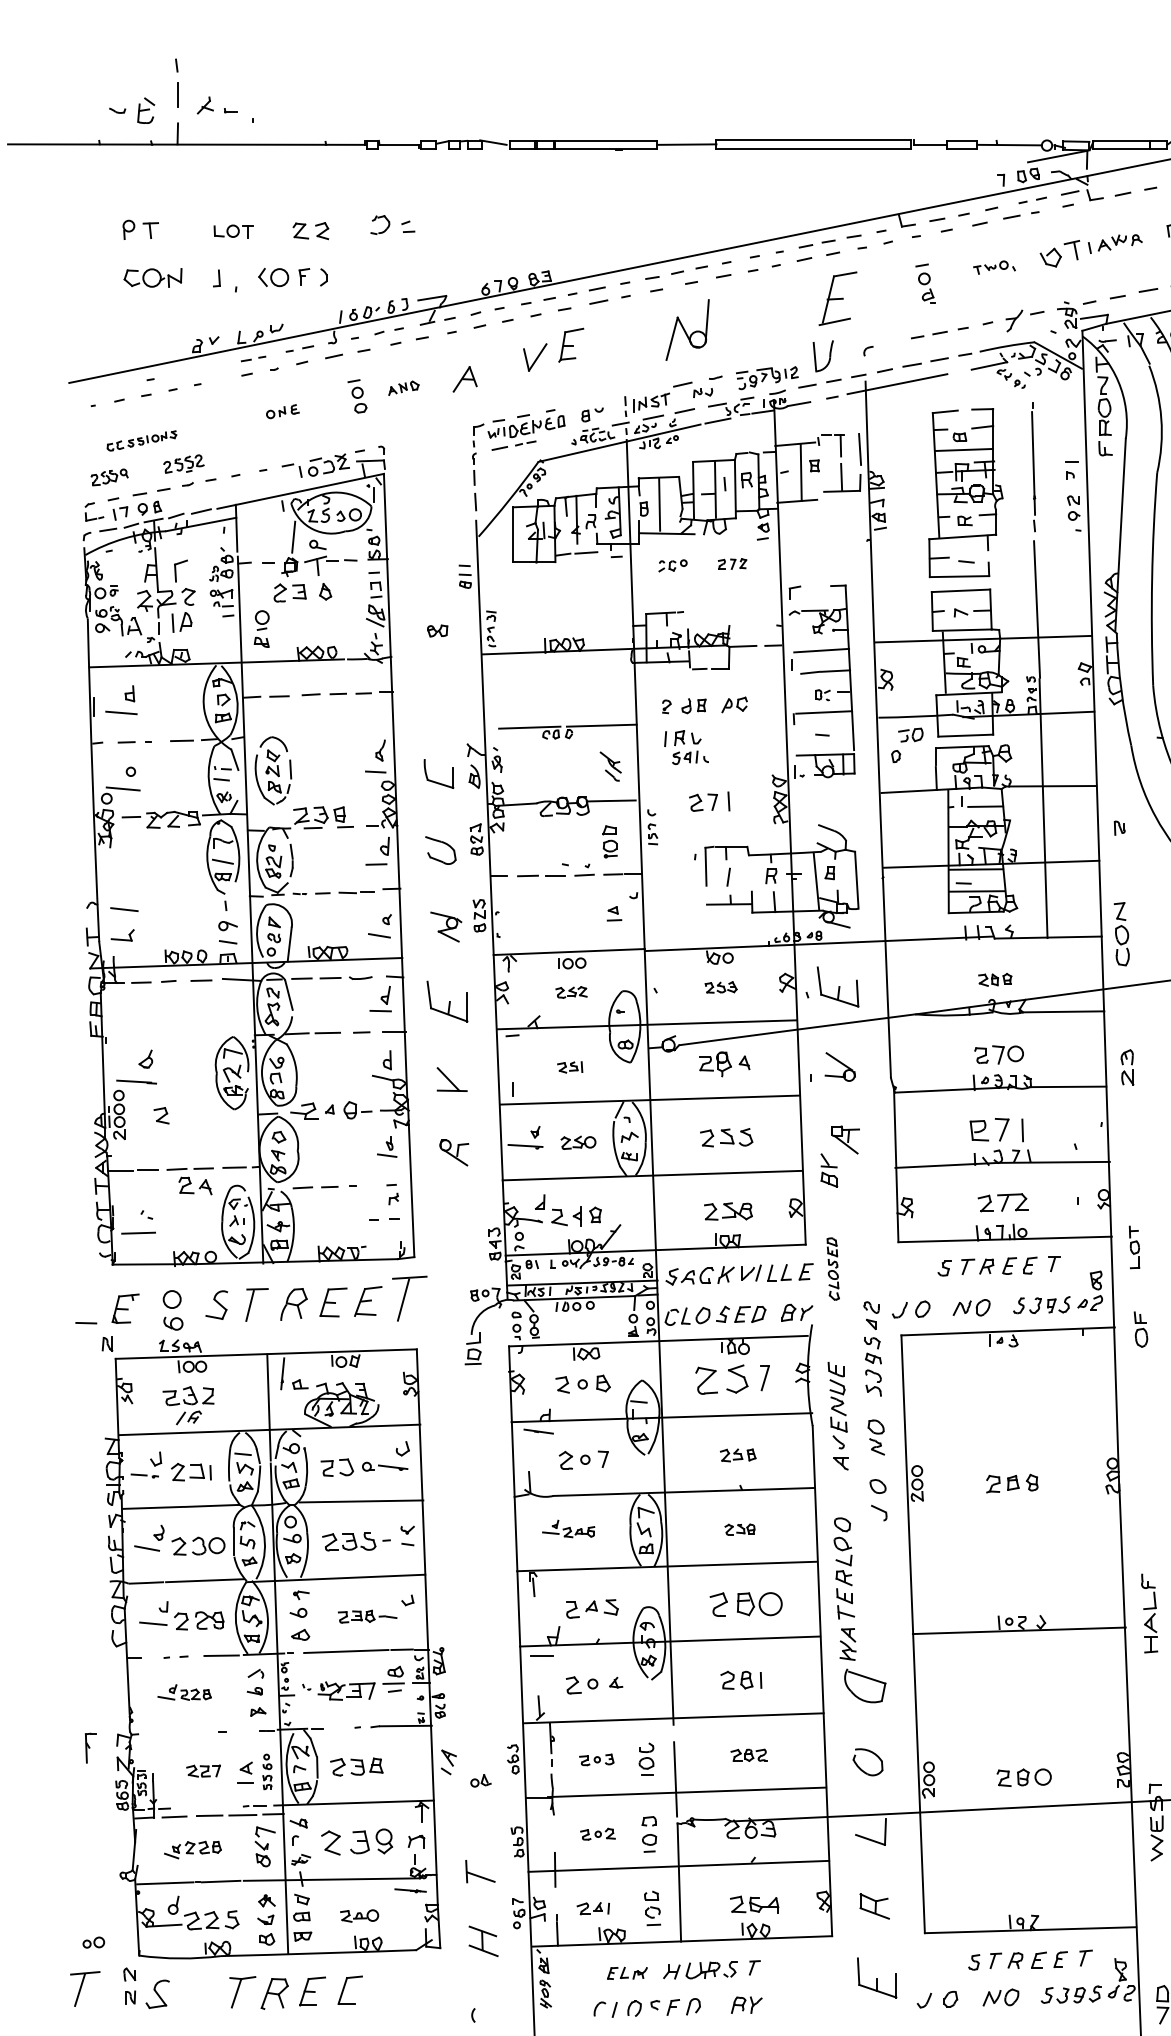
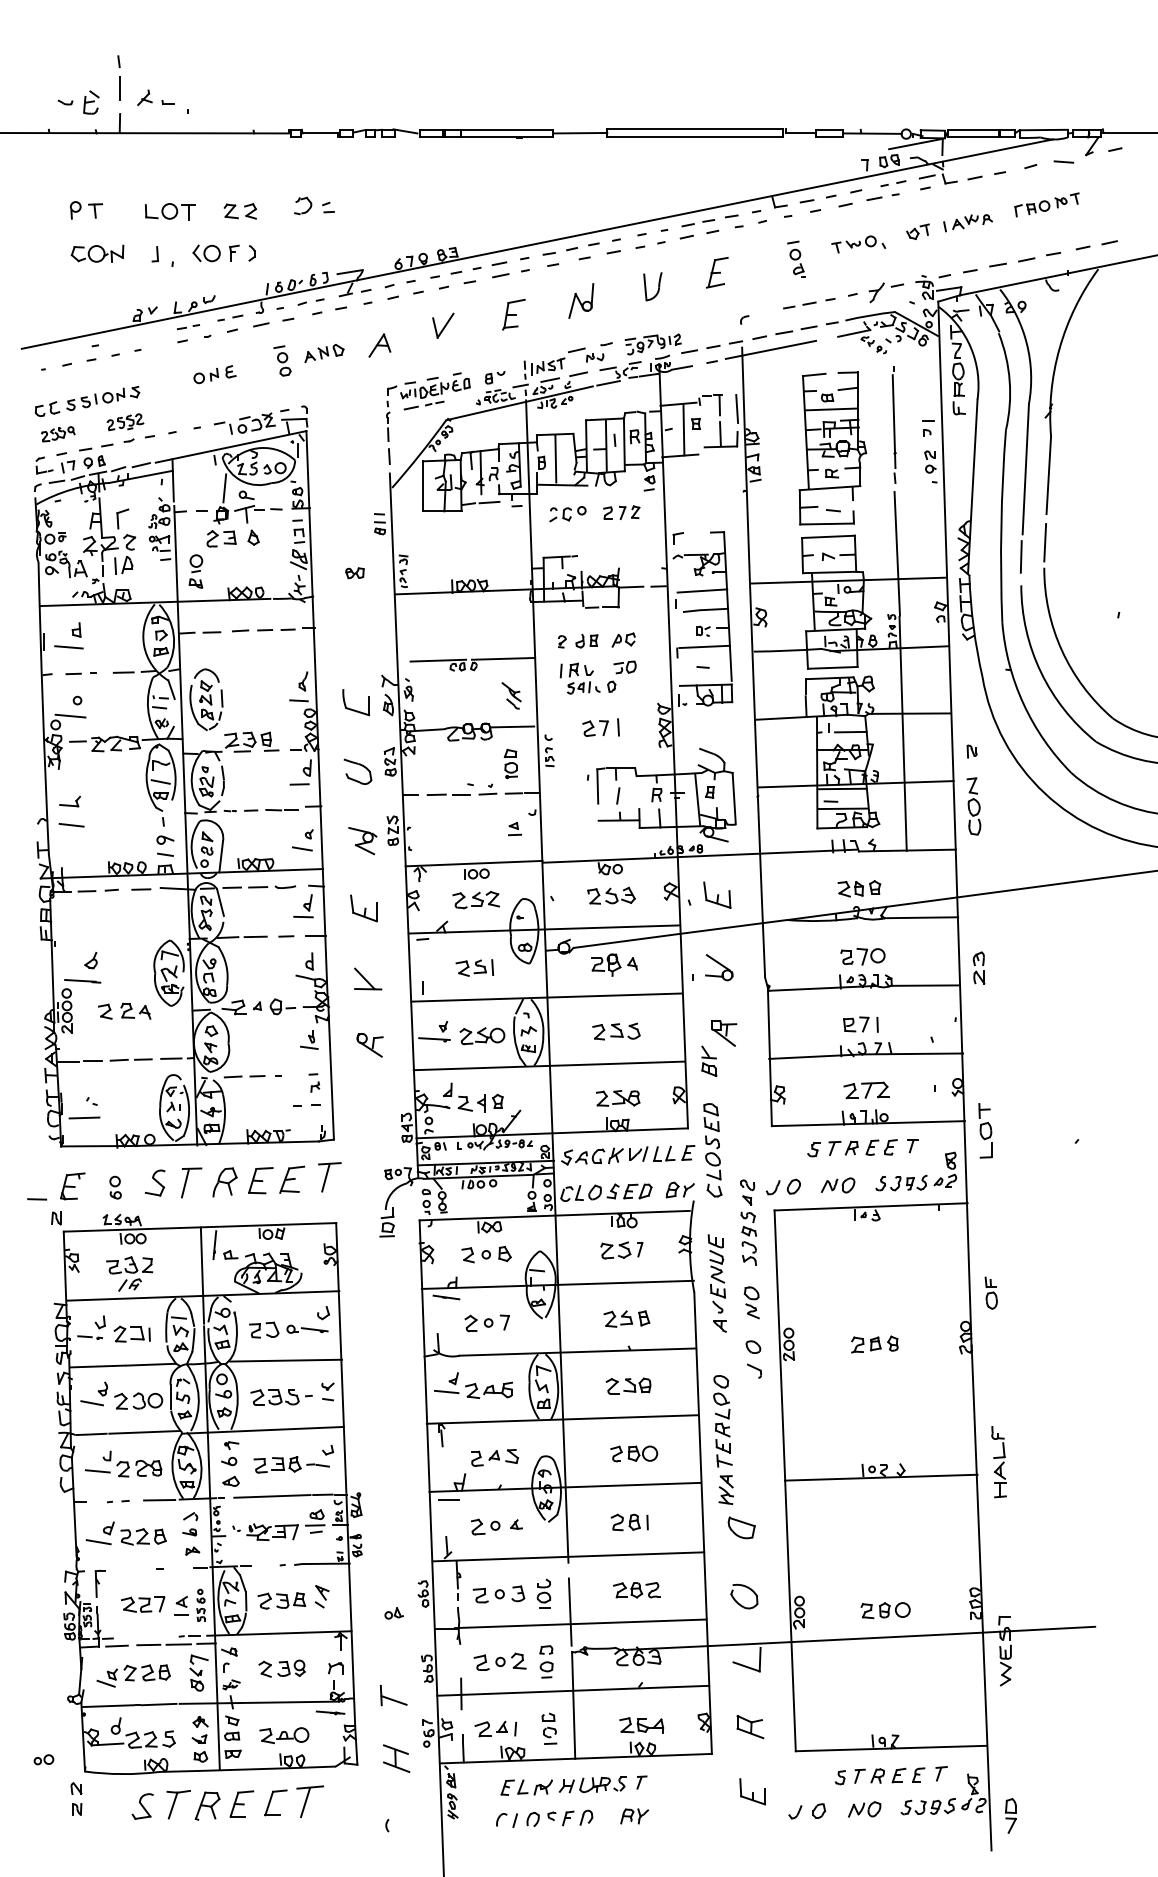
part: (233, 231) -> (170, 211), size x1.43
part: (1059, 253) -> (917, 231), size x0.62
part: (994, 267) -> (858, 244), size x1.43
part: (838, 298) -> (717, 272), size x0.62
part: (688, 329) -> (581, 300), size x0.62
part: (570, 345) -> (513, 314), moved
part: (822, 356) -> (652, 286), moved
part: (403, 388) -> (324, 353), size x1.43
part: (282, 411) -> (214, 374), size x1.43
part: (141, 440) -> (87, 400), size x1.67
part: (732, 563) -> (621, 512), size x1.43
part: (672, 566) -> (567, 514), size x1.43
part: (906, 745) -> (621, 676), moved
part: (1121, 934) -> (973, 806), moved
part: (123, 935) -> (70, 801), moved
part: (995, 979) -> (859, 888), size x1.43
part: (838, 986) -> (717, 894), size x0.71
part: (721, 987) -> (611, 895), size x1.67
part: (570, 992) -> (475, 900), size x1.67
part: (447, 1001) -> (363, 908), size x0.71
part: (569, 1066) -> (474, 967), size x1.67
part: (996, 1129) -> (860, 1024), size x0.71
part: (578, 1143) -> (482, 1036), size x1.43
part: (194, 1186) -> (135, 1011), moved
part: (1134, 1247) -> (985, 1130), size x1.43
part: (832, 1269) -> (712, 1150), size x1.67
part: (409, 1298) -> (329, 1177), size x0.71
part: (172, 1310) -> (115, 1187), size x0.62
part: (1140, 1328) -> (990, 1292), moved
part: (732, 1379) -> (621, 1250), size x0.62
part: (737, 1454) -> (626, 1318), size x1.43
part: (568, 1528) -> (473, 1385), size x1.67
part: (739, 1528) -> (628, 1385), size x1.67
part: (746, 1604) -> (634, 1453), size x0.71
part: (367, 1616) -> (291, 1464), size x1.43
part: (864, 1685) -> (741, 1527), size x0.71
part: (183, 1692) -> (125, 1533), size x1.67
part: (89, 1747) -> (99, 1583), moved
part: (748, 1755) -> (636, 1590), size x1.43
part: (596, 1759) -> (498, 1594), size x1.67
part: (448, 1762) -> (321, 1596), moved
part: (203, 1770) -> (143, 1604), size x1.43
part: (597, 1833) -> (499, 1661), size x1.67
part: (356, 1841) -> (281, 1668), size x0.71
part: (192, 1849) -> (133, 1675), size x1.43
part: (592, 1908) -> (495, 1728), size x1.43
part: (359, 1915) -> (284, 1735), size x1.43
part: (627, 1973) -> (526, 1787), size x1.43
part: (877, 1977) -> (752, 1791), size x0.71
part: (84, 1988) -> (309, 1801), moved
part: (157, 1994) -> (142, 1806), moved

